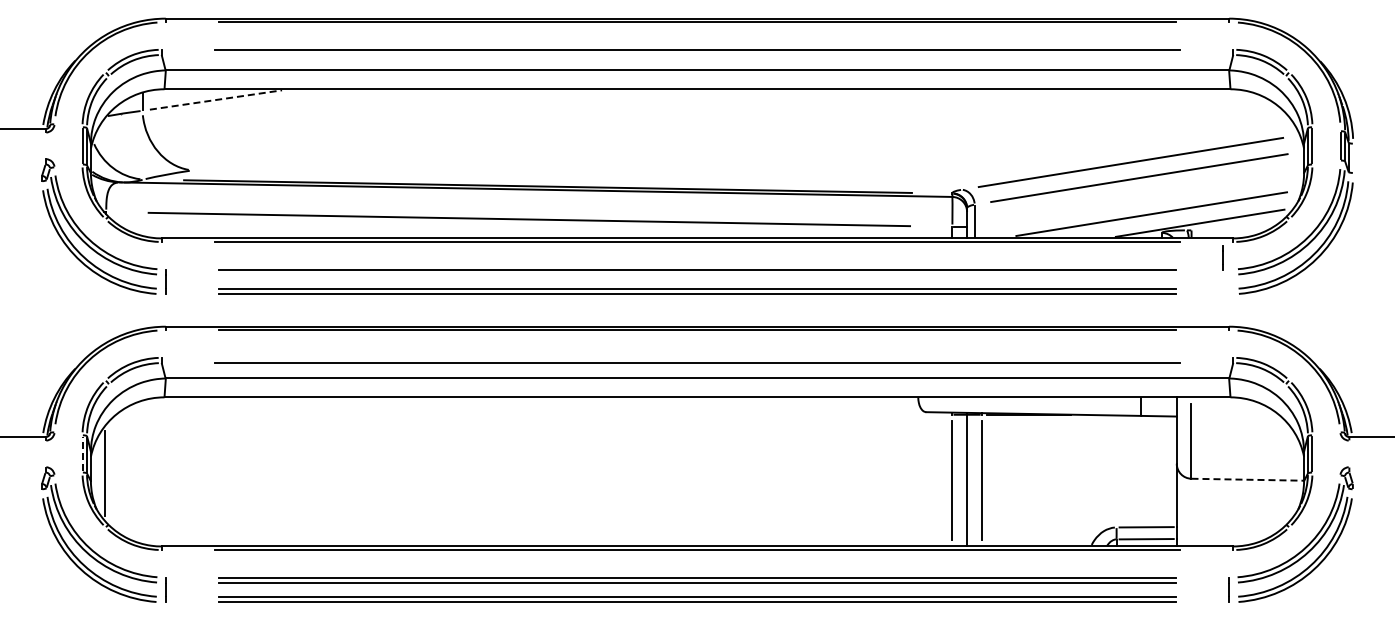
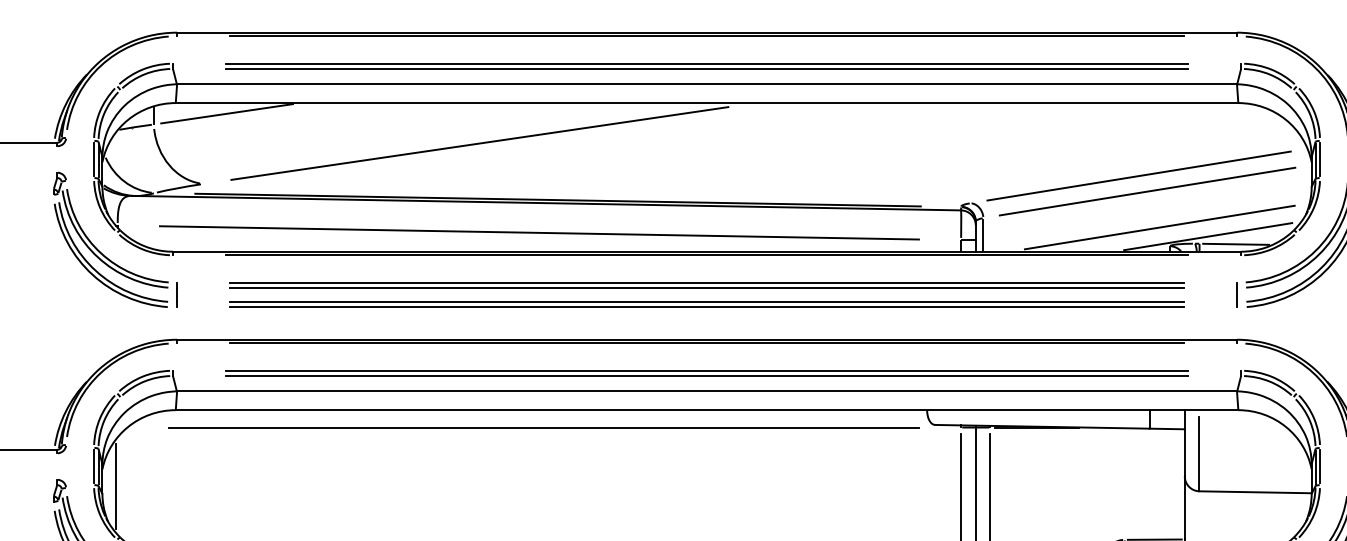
line: (697, 55) -> (707, 69), added
line: (215, 100) -> (226, 114), dashed -> solid
line: (469, 129) -> (479, 143), added
line: (1228, 230) -> (1236, 243), added
line: (1222, 257) -> (1236, 294), moved
line: (697, 274) -> (707, 287), added
line: (697, 357) -> (707, 370), added
line: (533, 414) -> (543, 427), added
line: (82, 453) -> (94, 466), dashed -> solid
line: (1248, 479) -> (1256, 492), dashed -> solid

